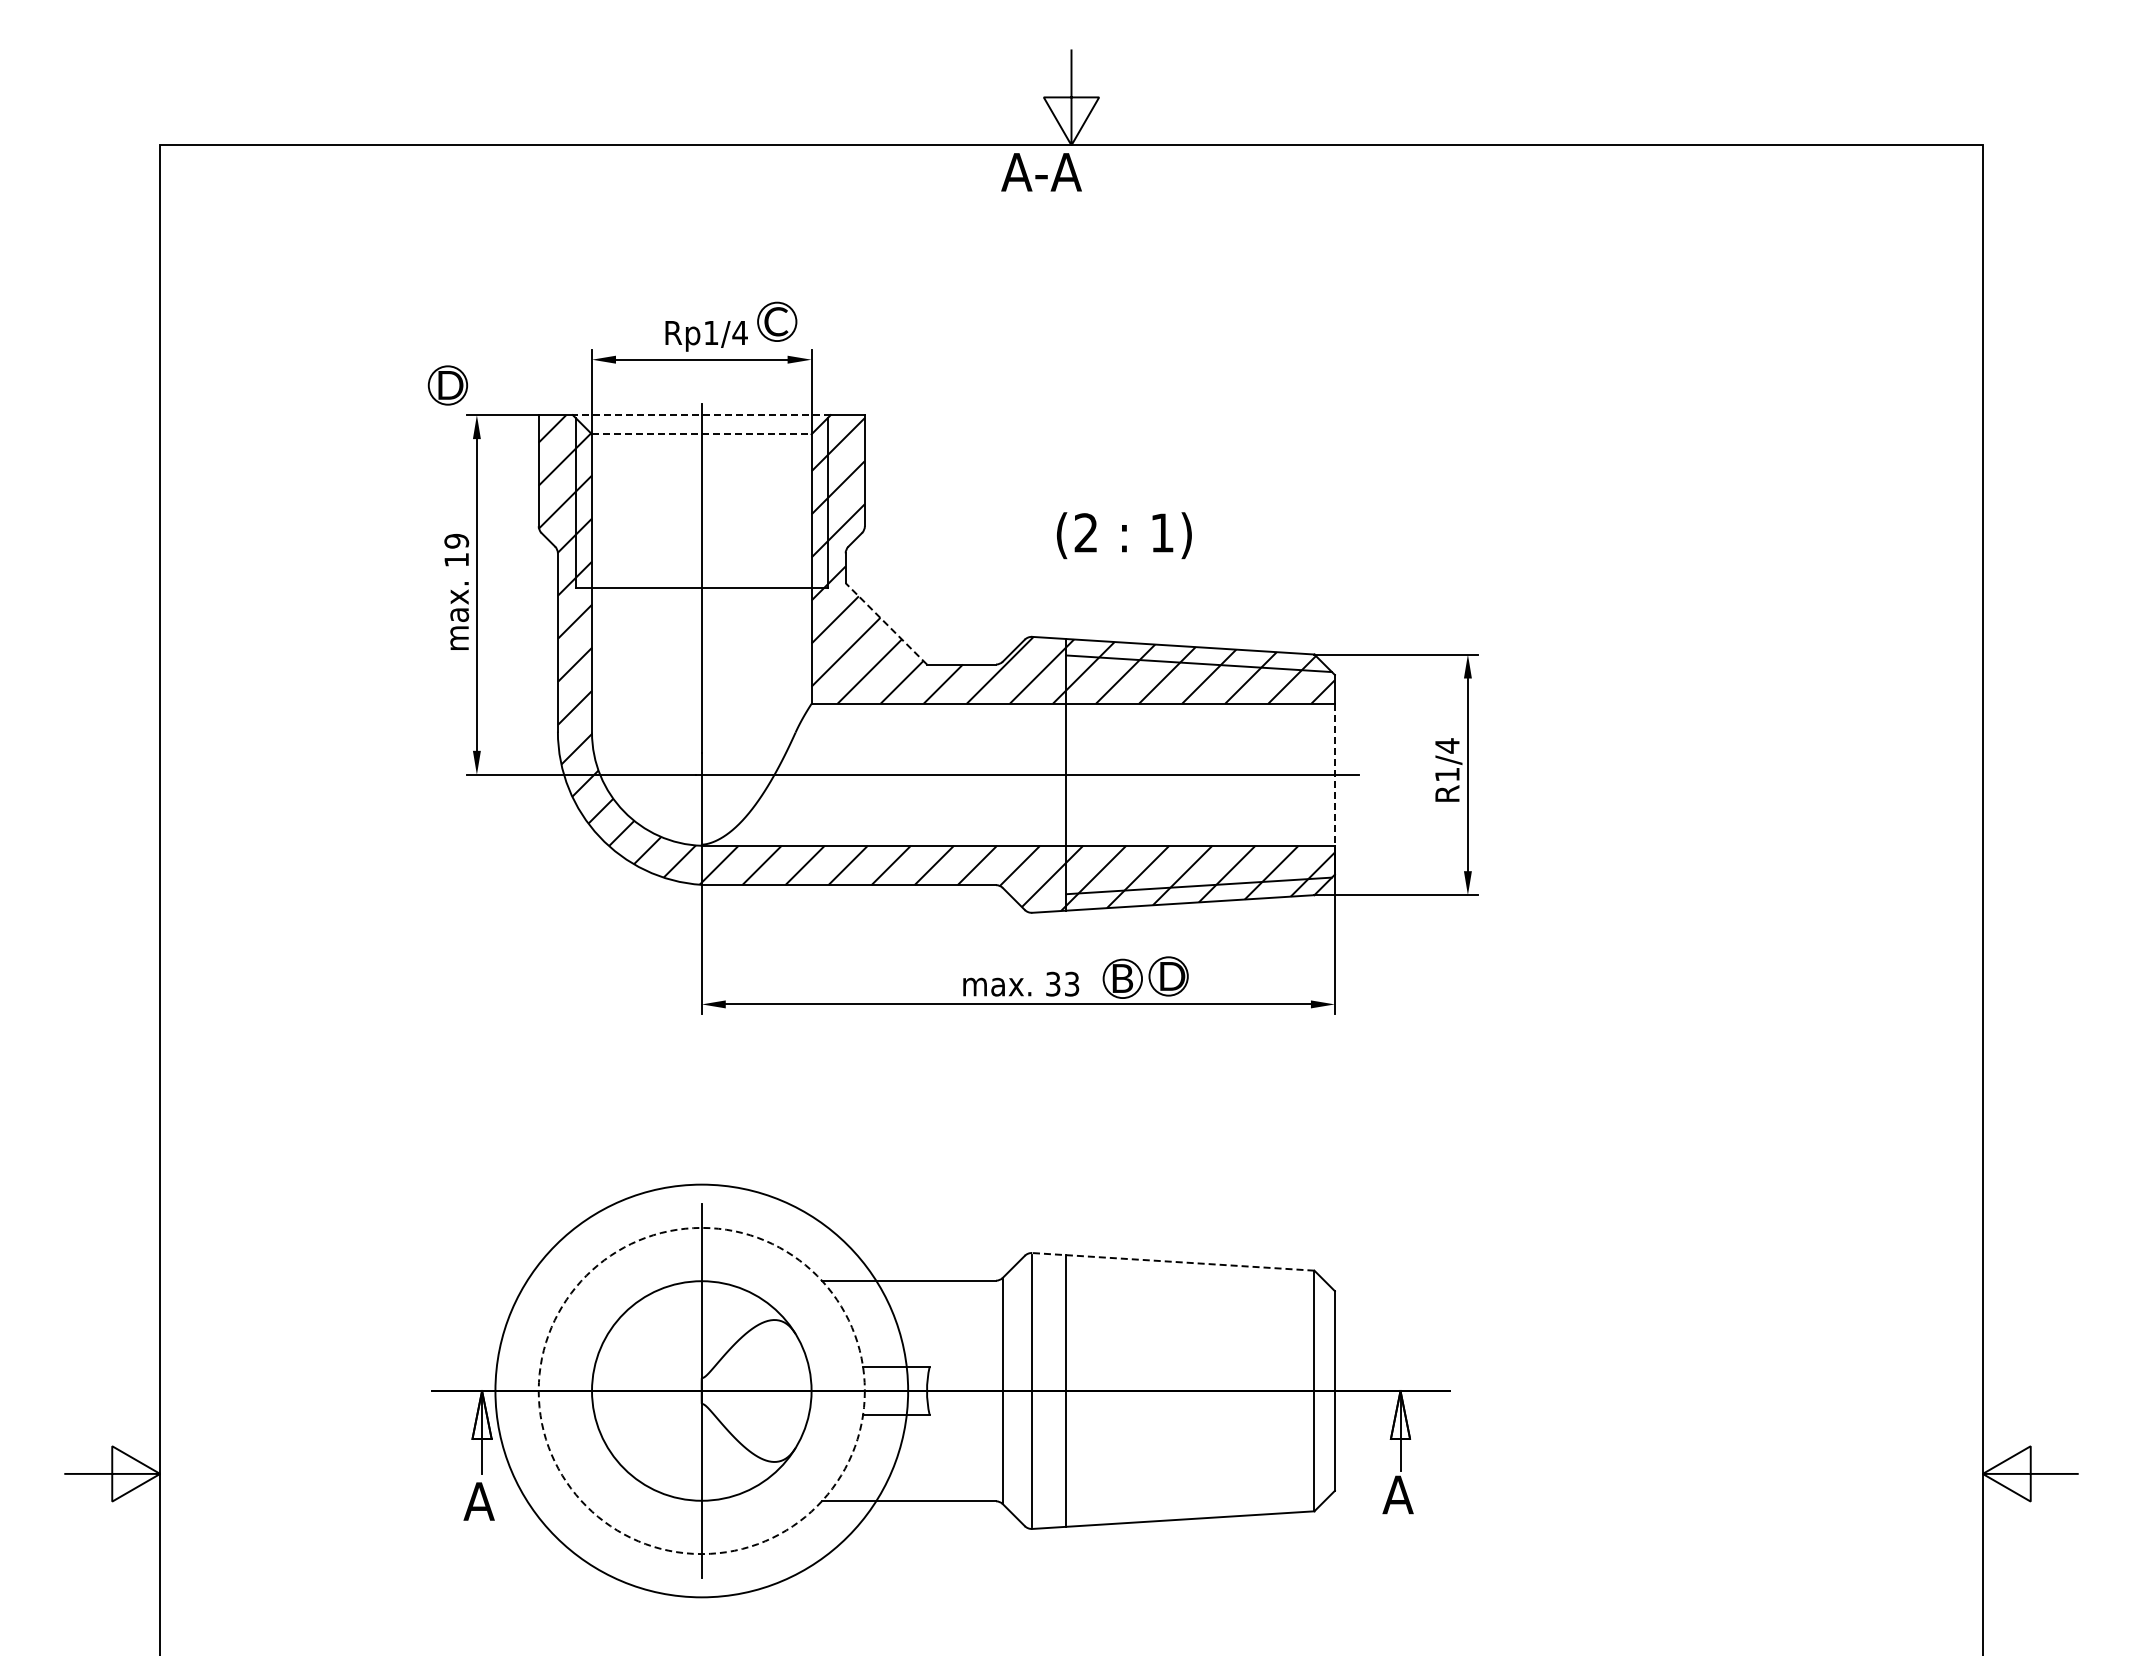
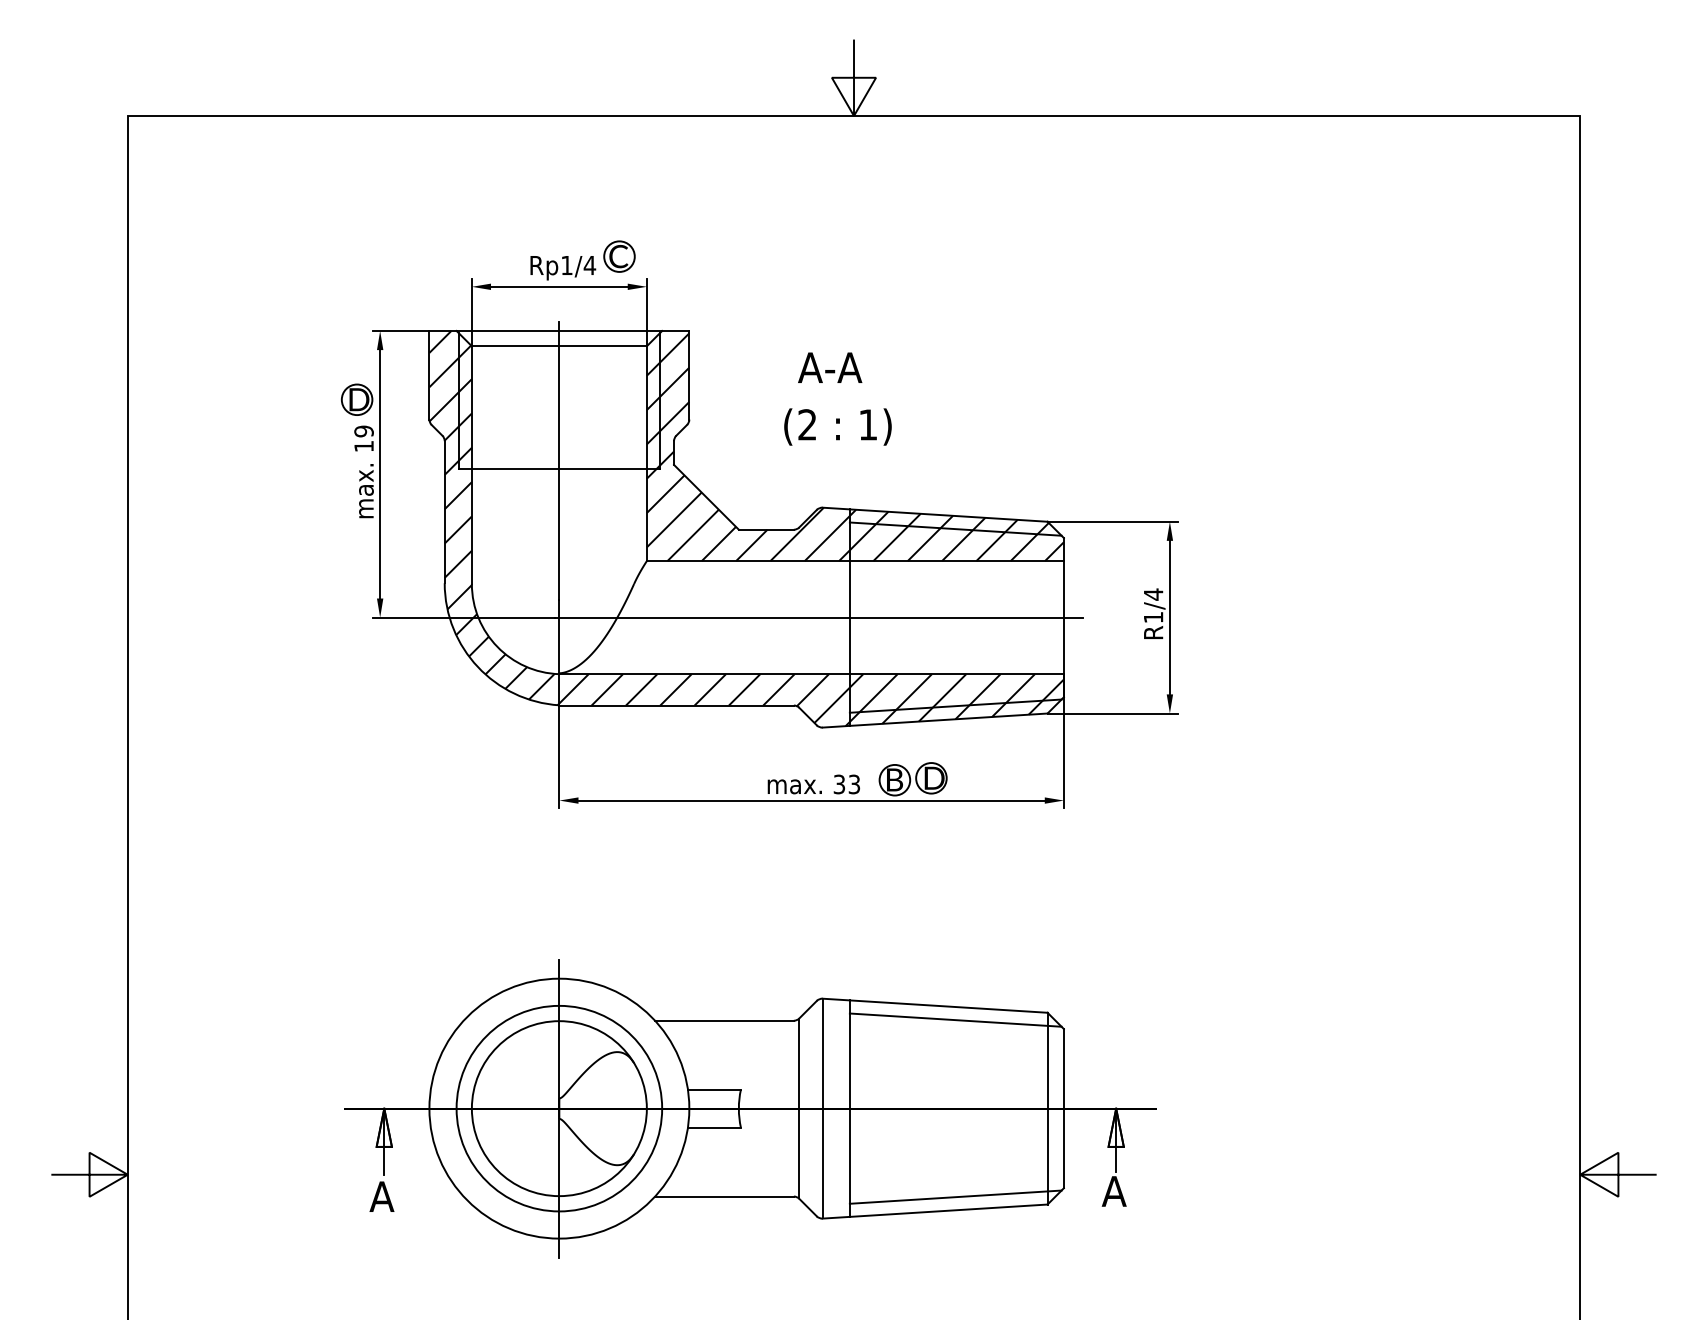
text: (1041, 172) -> (830, 367), moved
part: (447, 385) -> (356, 399), moved
line: (701, 415) -> (559, 331), dashed -> solid
line: (701, 434) -> (559, 346), dashed -> solid
text: (1124, 535) -> (838, 426), moved
line: (886, 623) -> (706, 497), dashed -> solid
line: (1334, 774) -> (1063, 617), dashed -> solid
line: (1172, 1261) -> (934, 1005), dashed -> solid
line: (1198, 1279) -> (955, 1019), added
circle: (701, 1390) -> (559, 1108), dashed -> solid
circle: (701, 1390) -> (559, 1108), size x0.62
line: (1198, 1501) -> (955, 1196), added

